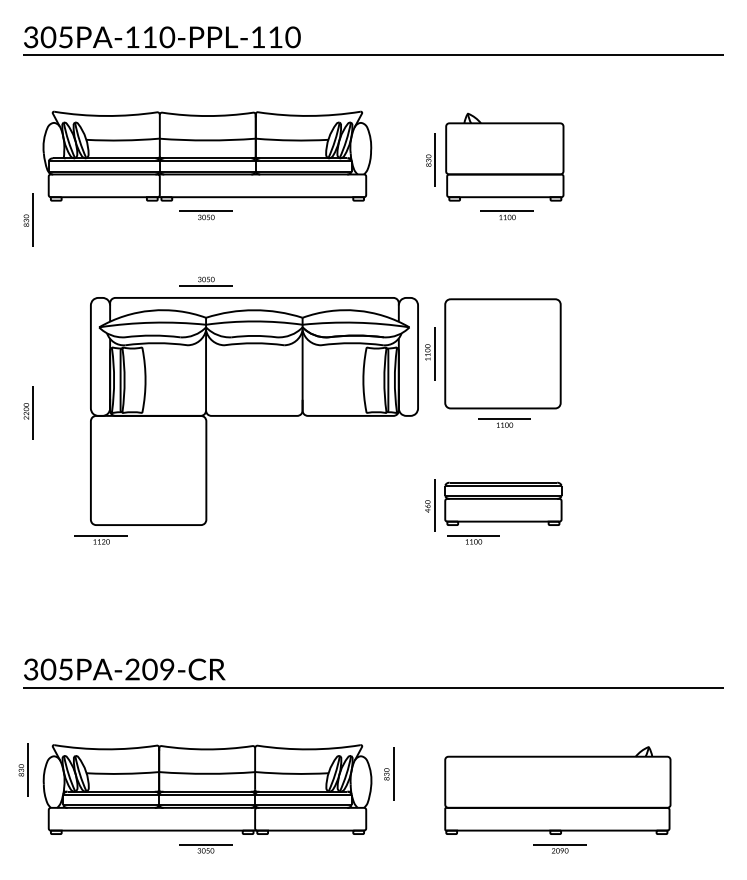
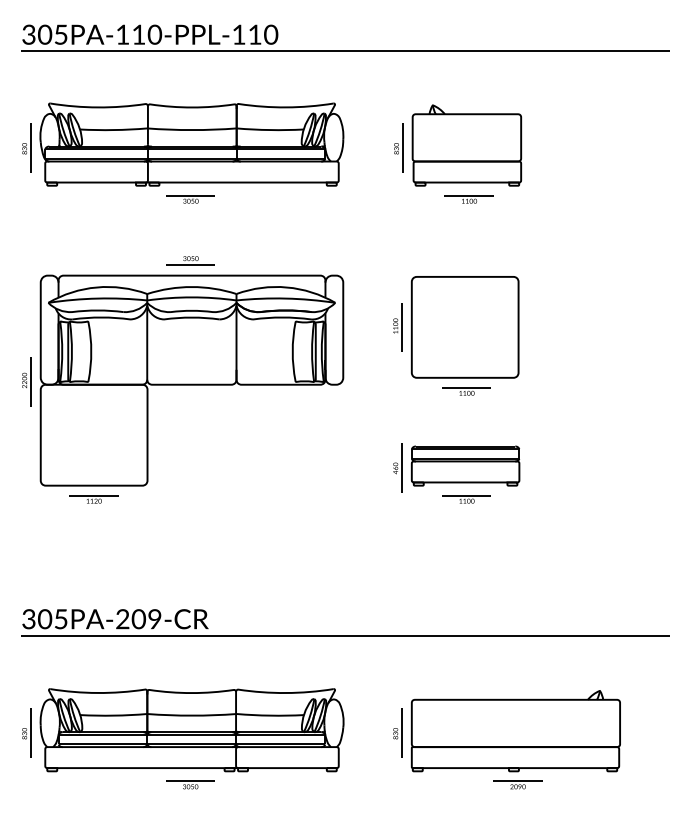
part: (28, 219) -> (26, 147), moved
part: (254, 411) -> (192, 380), moved
part: (473, 539) -> (466, 498), moved
part: (23, 769) -> (26, 732), moved
part: (389, 773) -> (398, 732), moved

